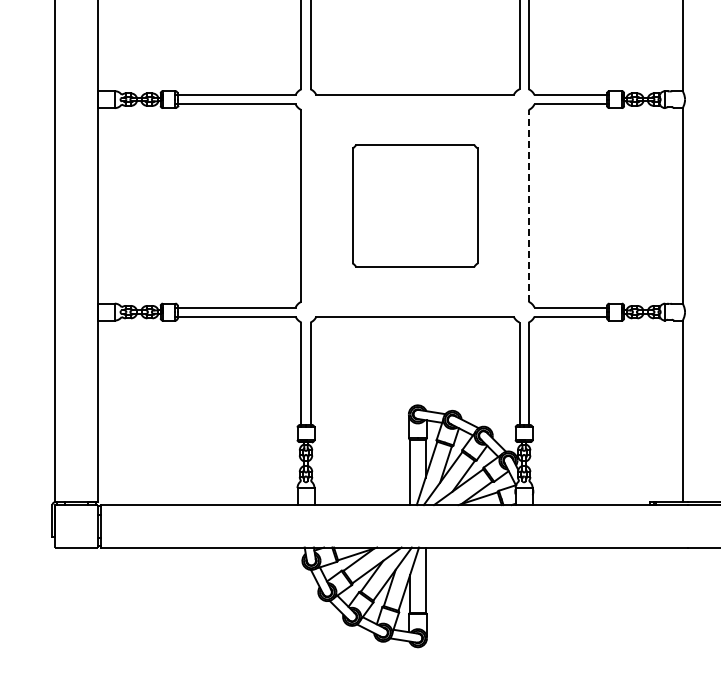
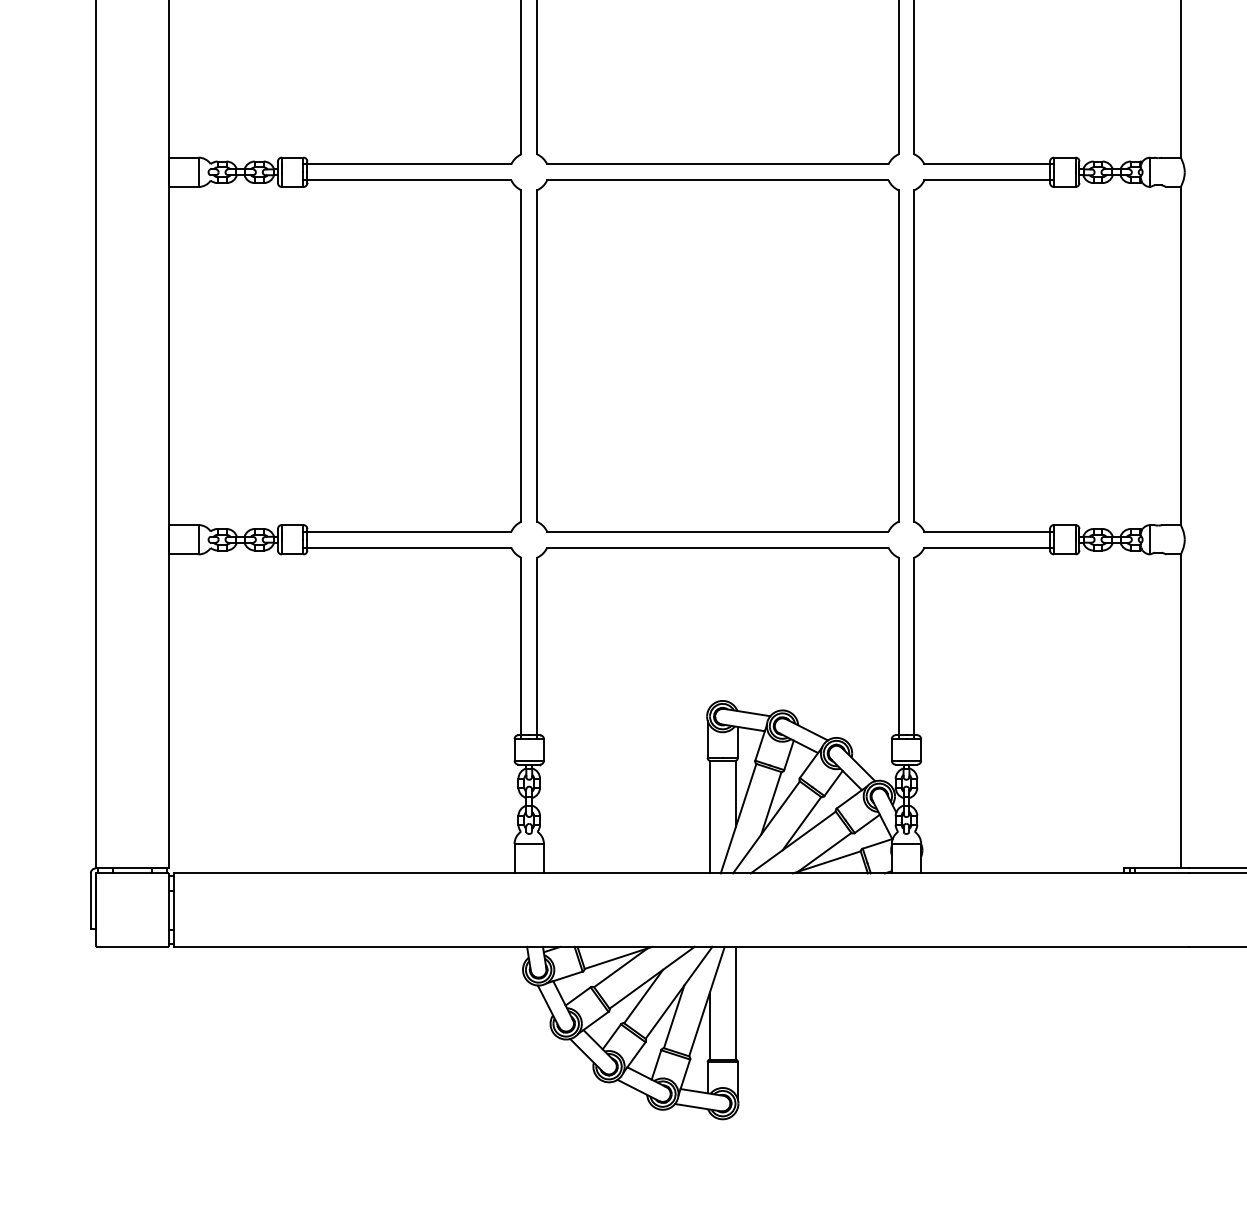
part: (415, 205) -> (718, 355), size x1.67
line: (528, 205) -> (914, 355), dashed -> solid

